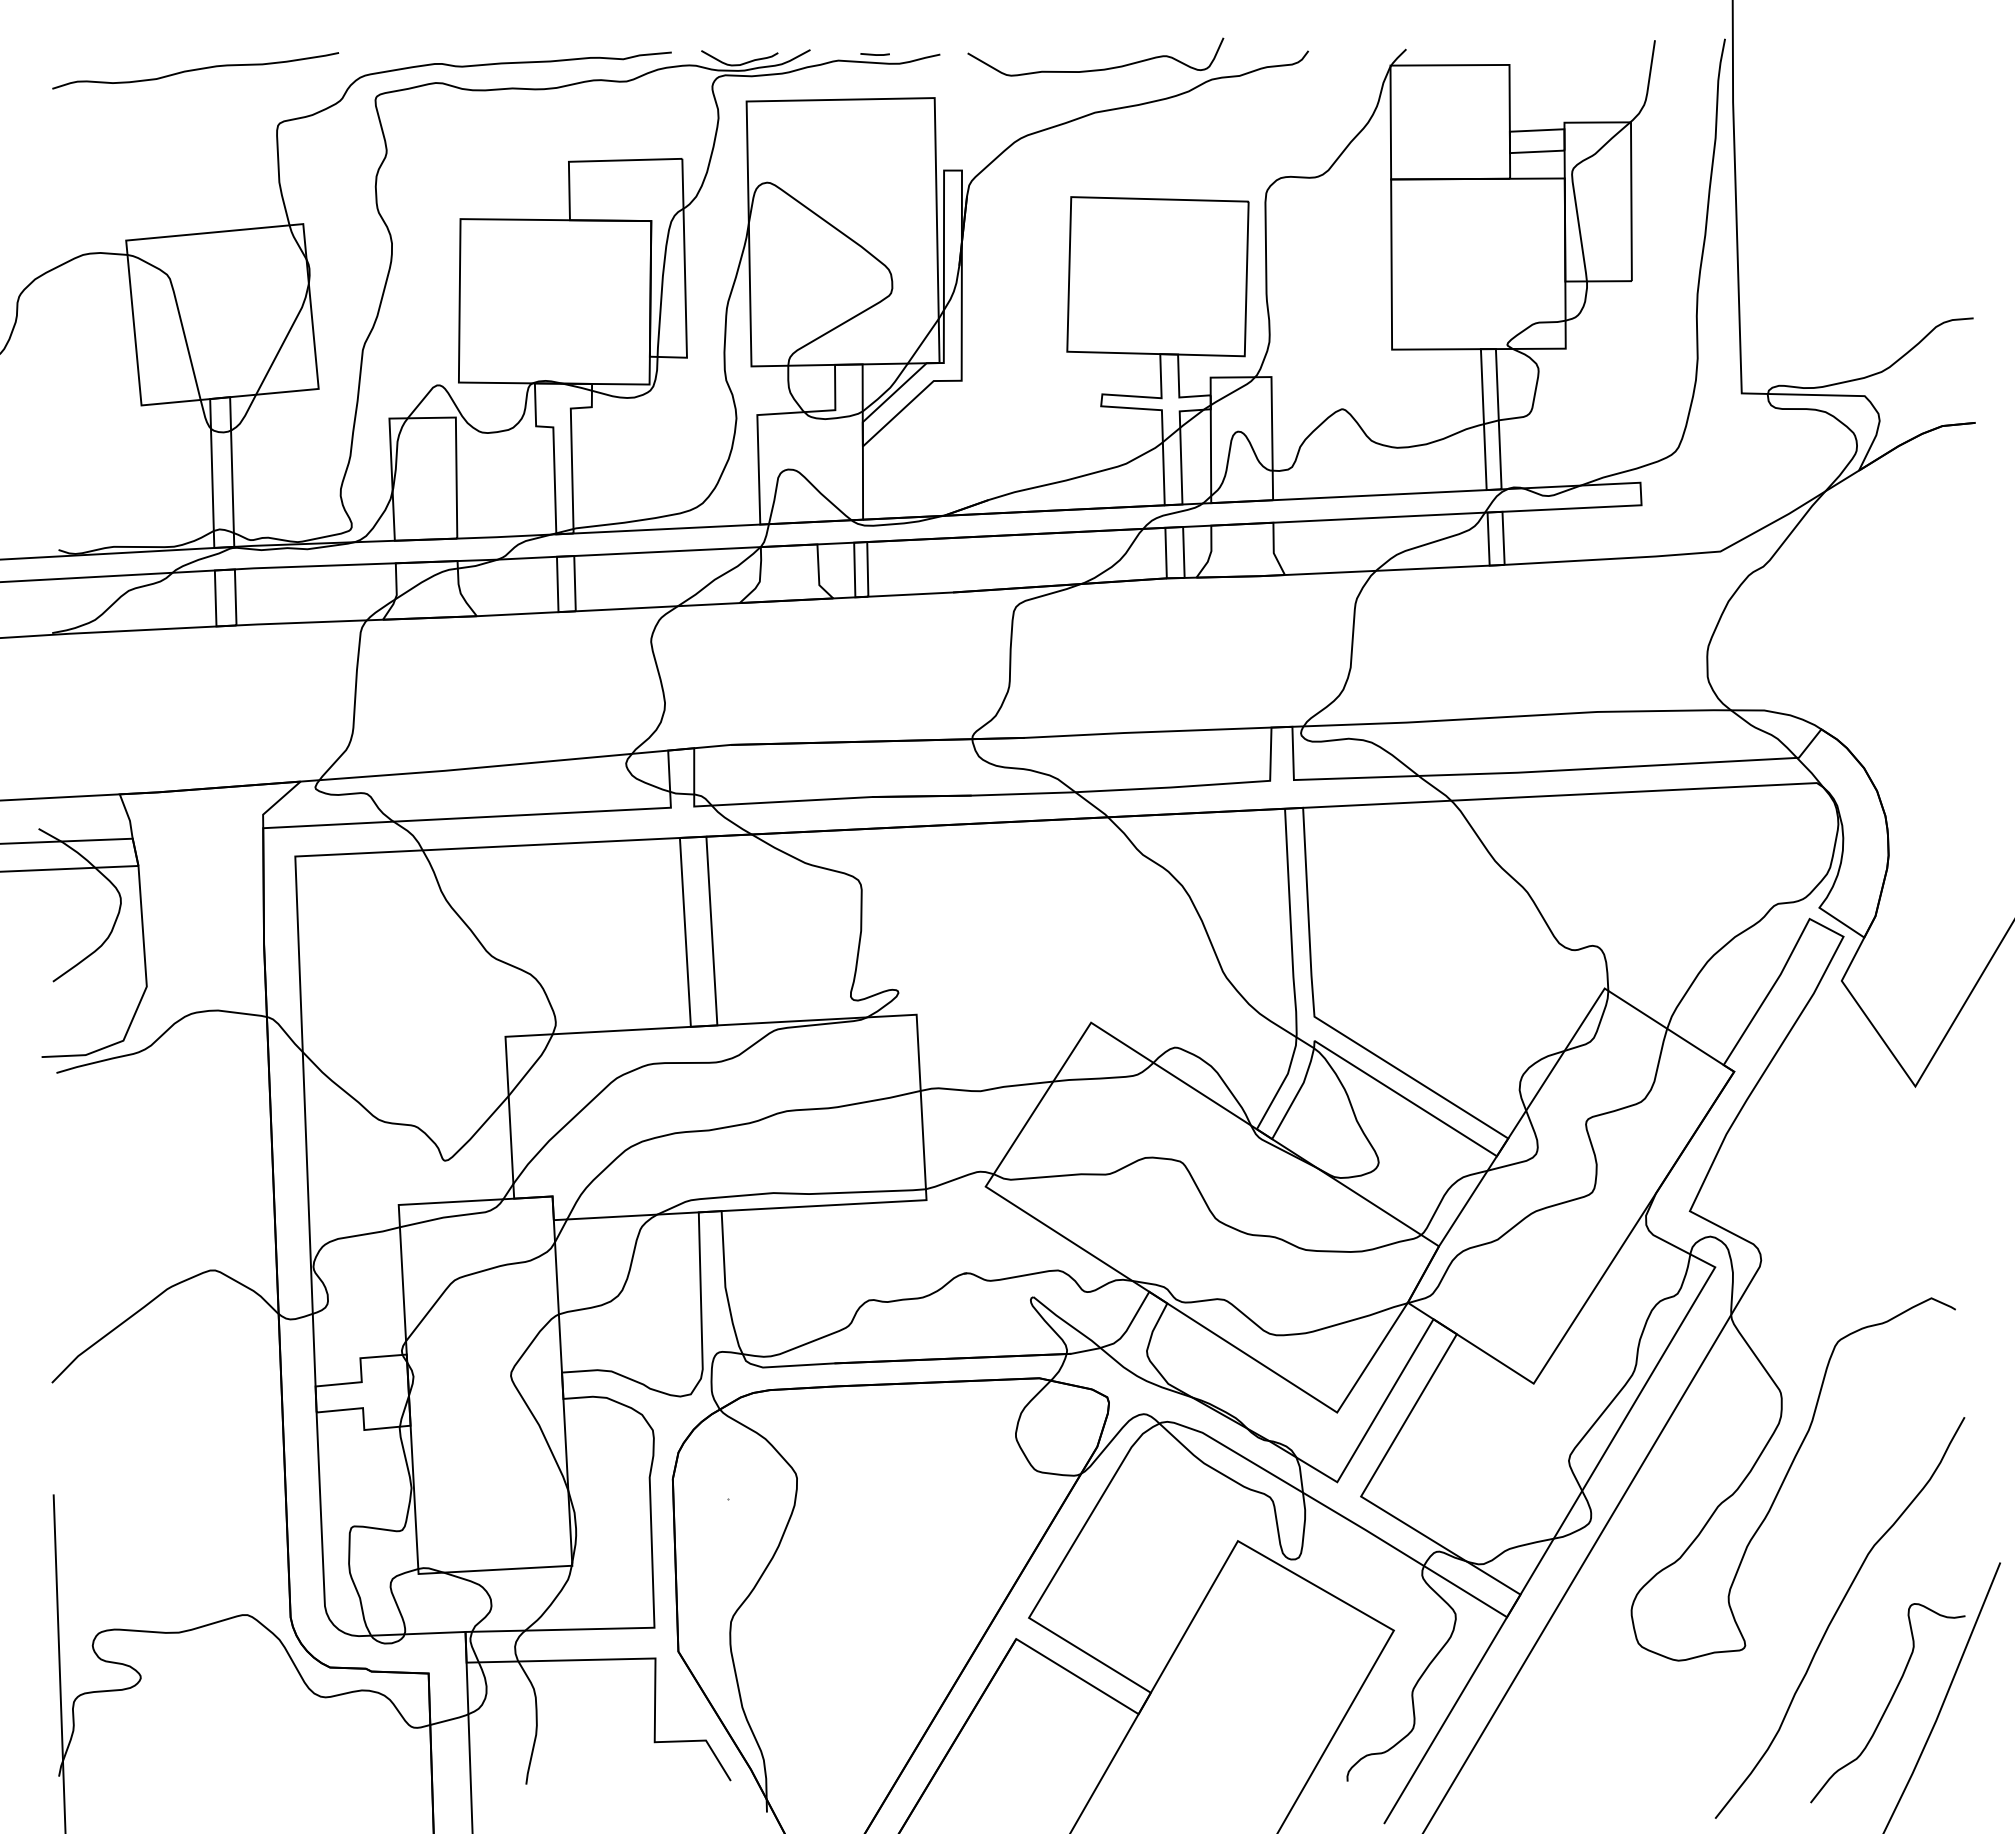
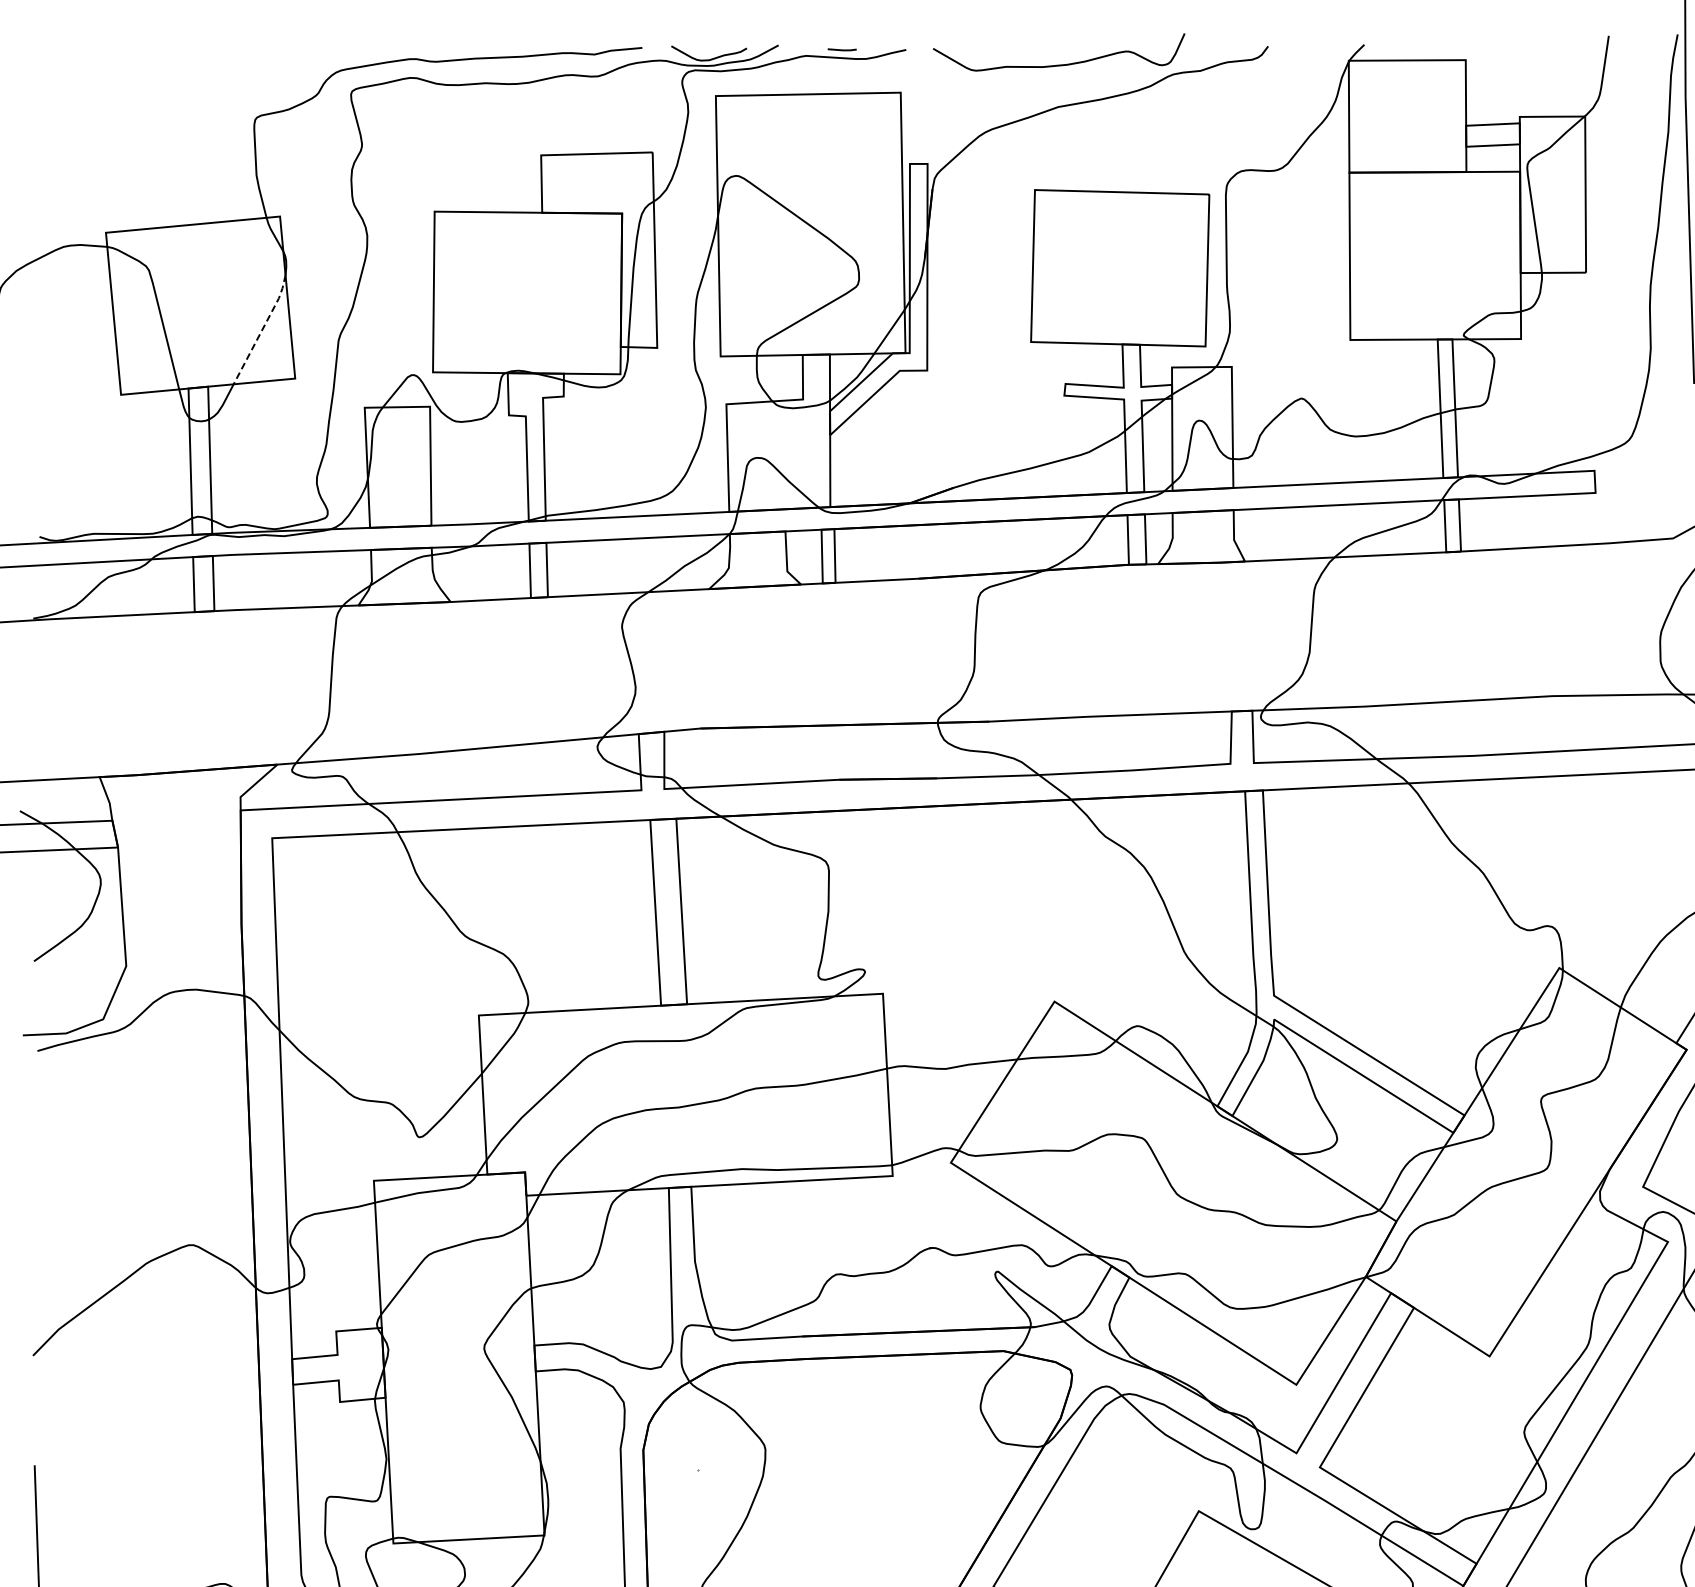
curve: (195, 70) -> (174, 65), removed
line: (285, 339) -> (262, 330), solid -> dashed

